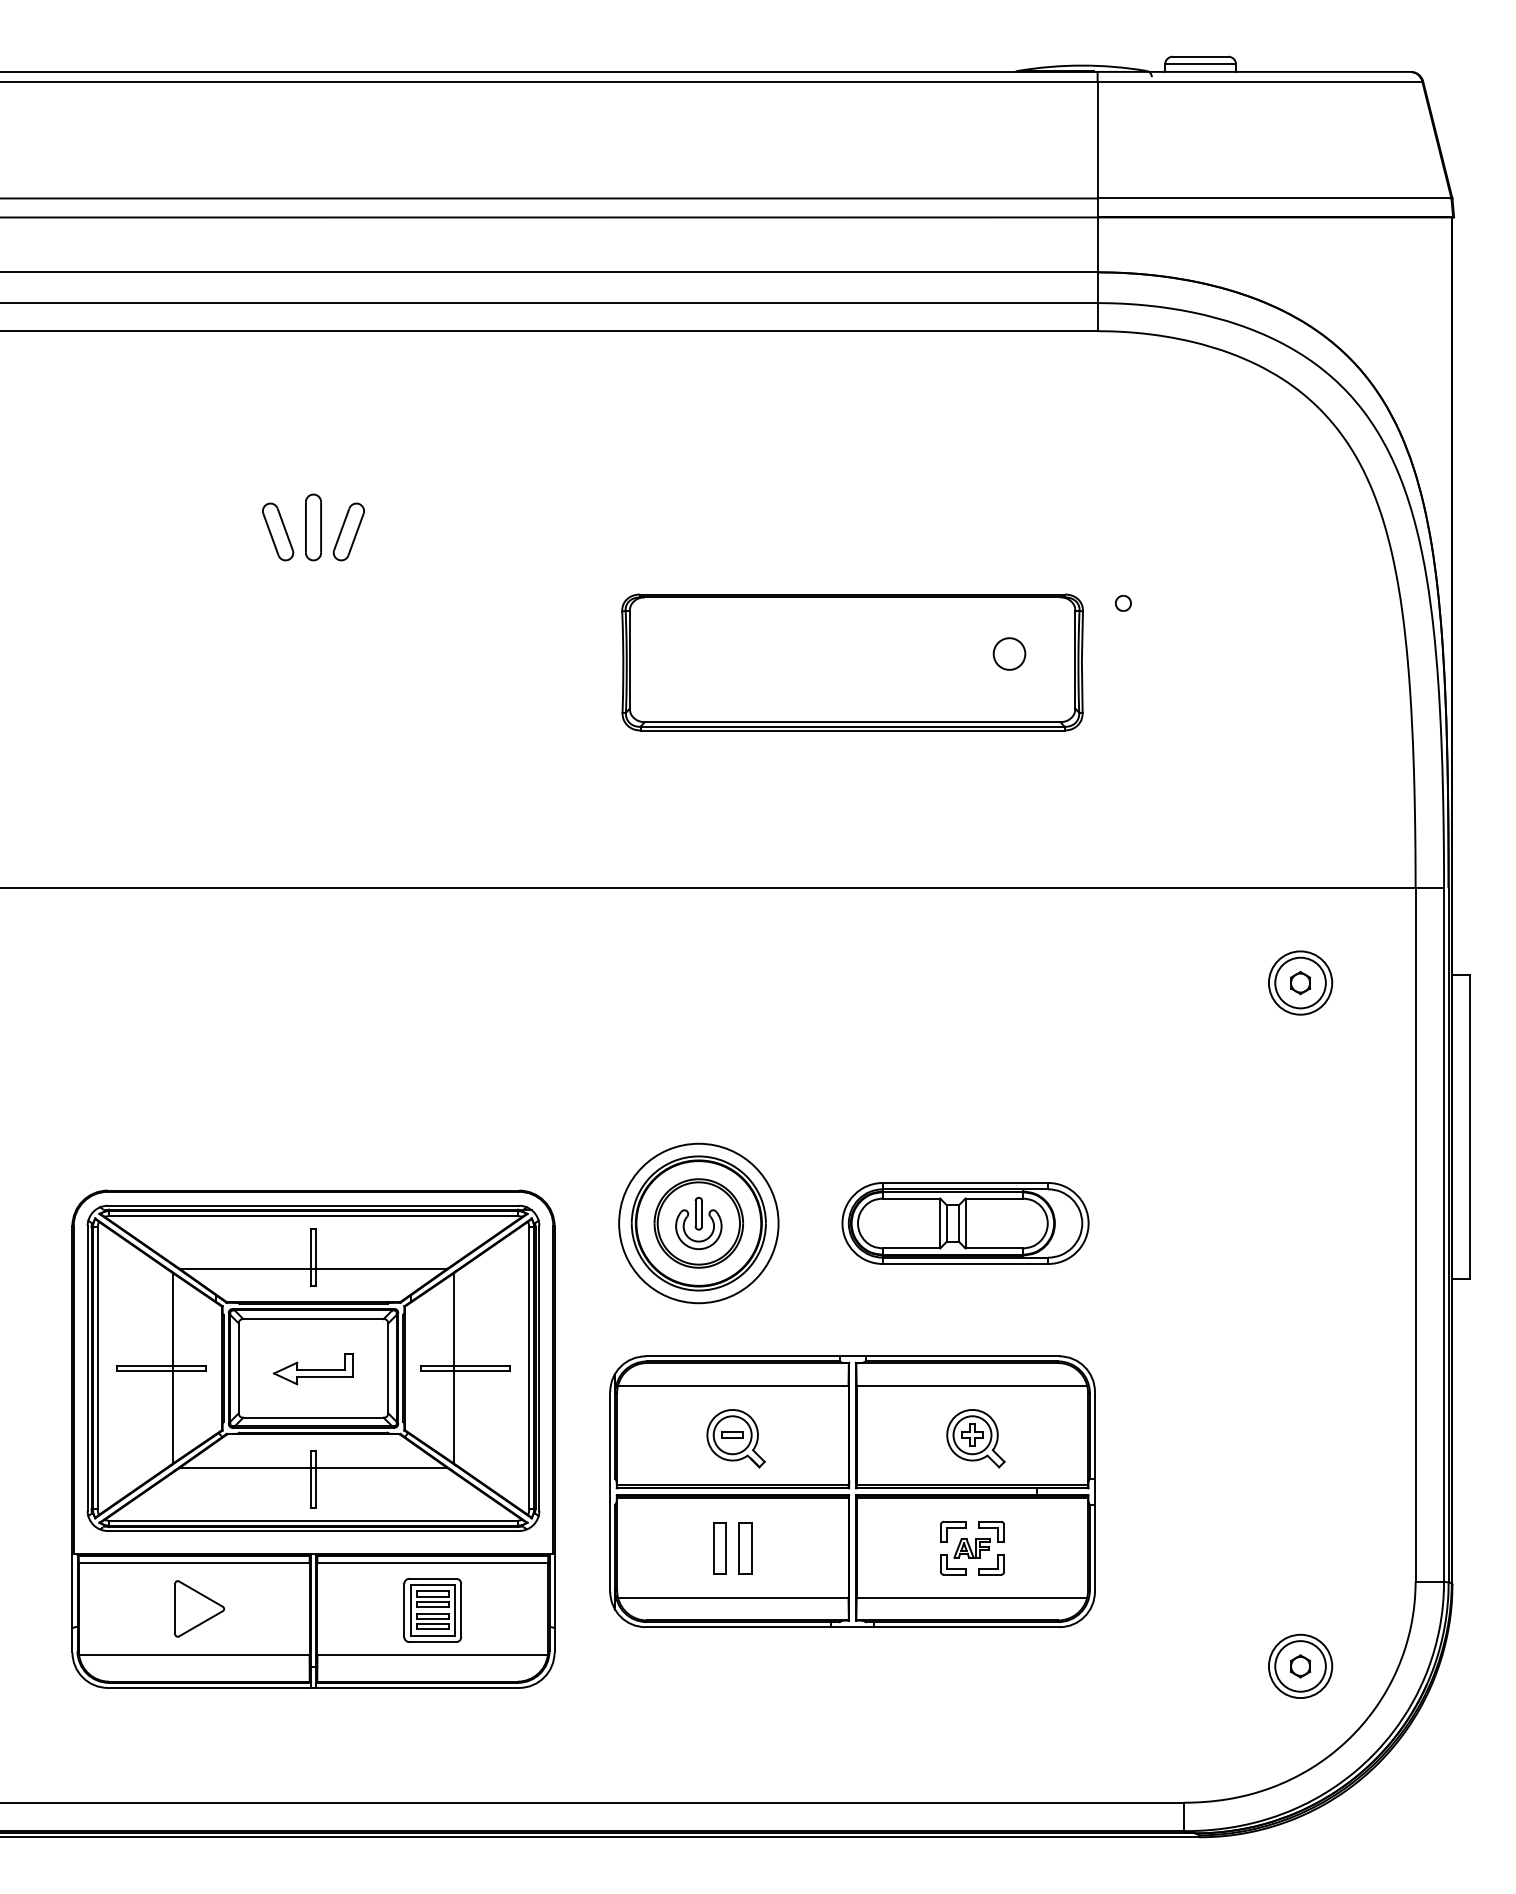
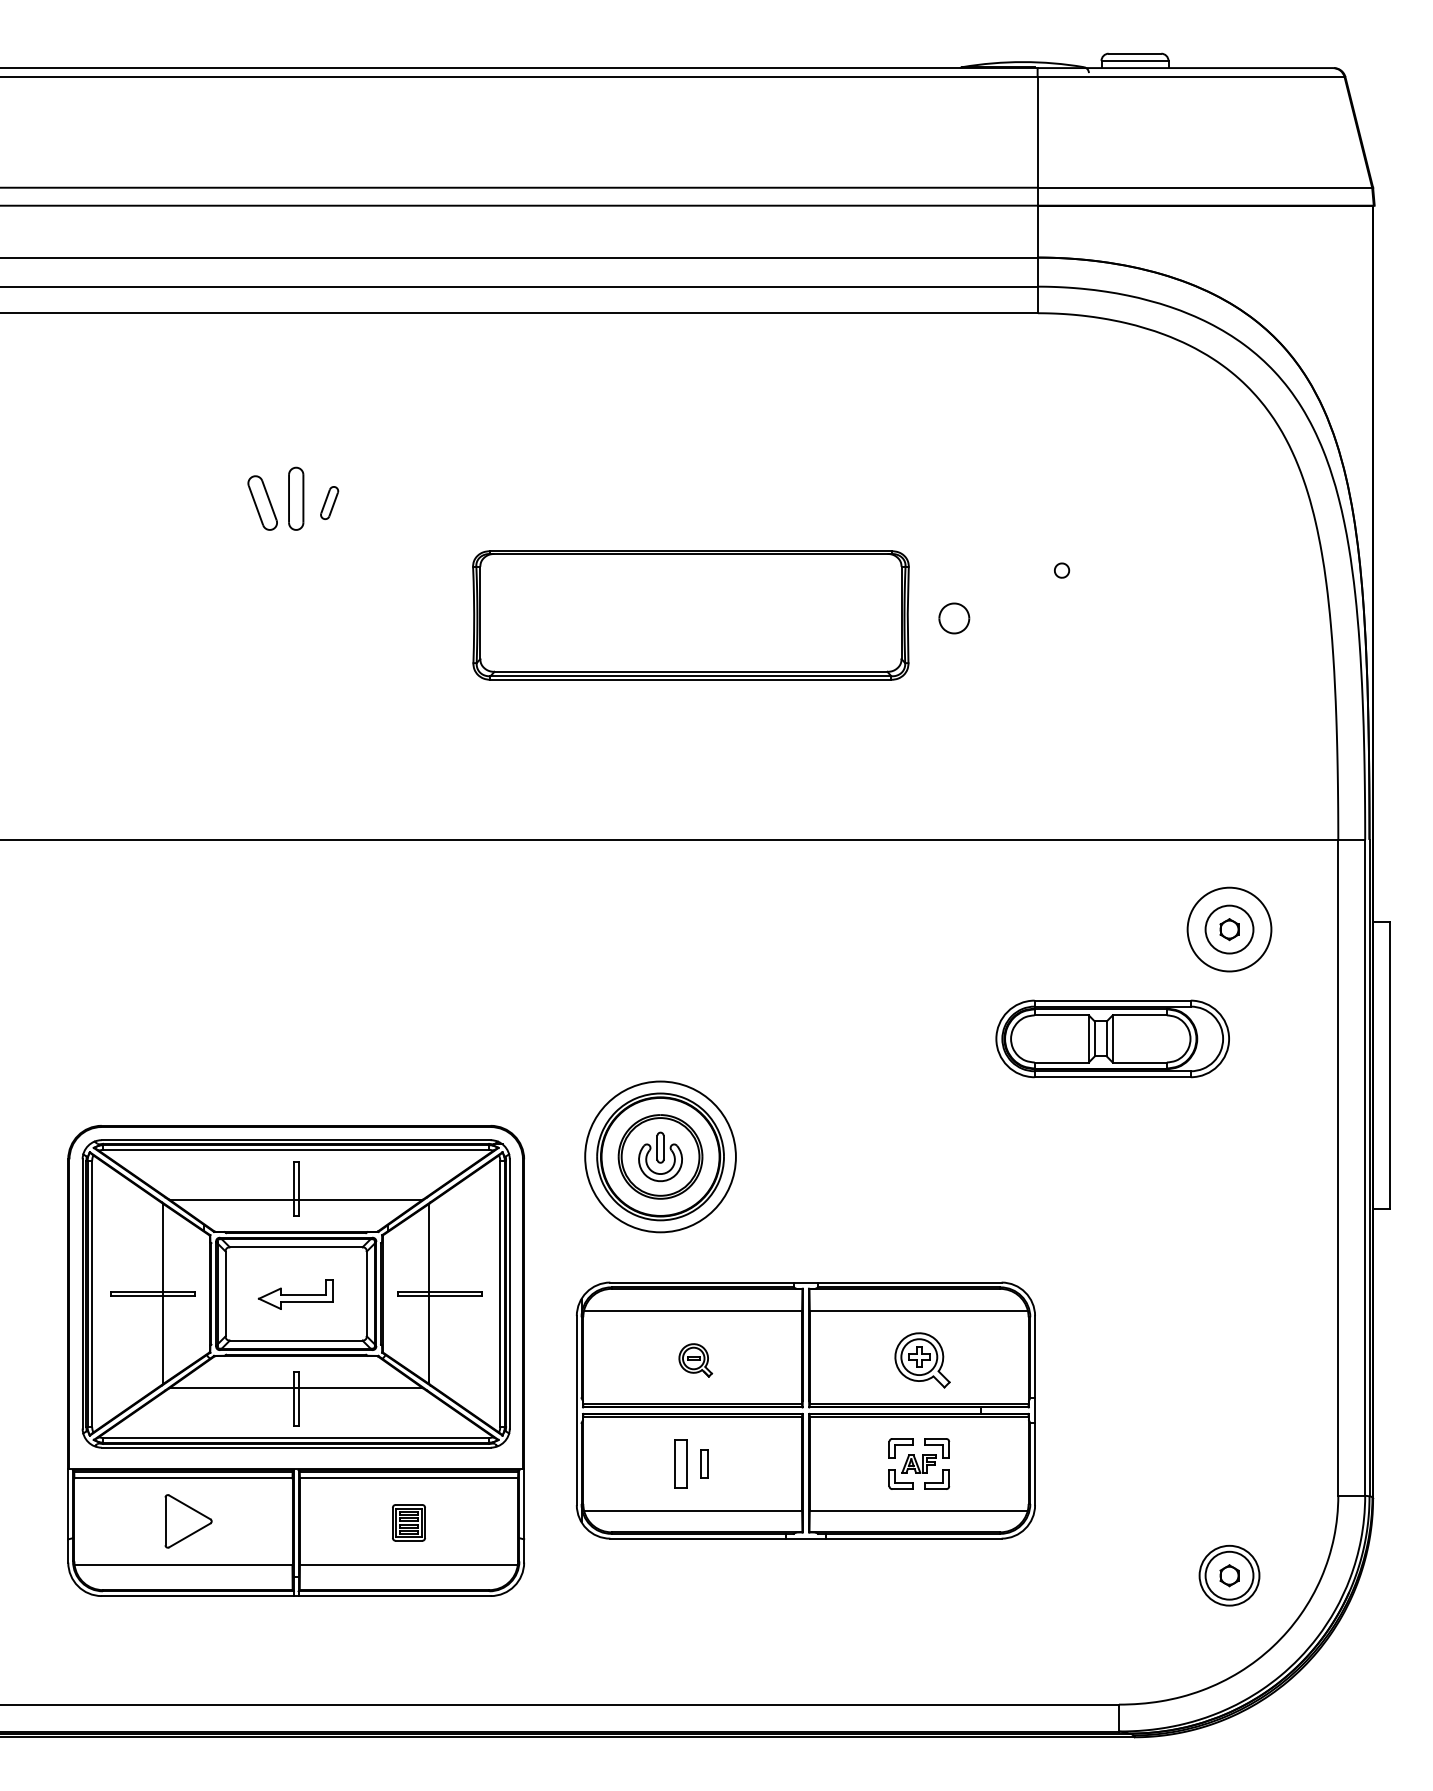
part: (348, 531) -> (329, 502), size x0.6
part: (852, 662) -> (690, 615), moved
circle: (1300, 982) -> (1229, 929), size x1.4
part: (965, 1223) -> (1112, 1038), moved
part: (735, 1438) -> (695, 1360), size x0.6
part: (745, 1547) -> (704, 1463), size x0.6
part: (432, 1610) -> (408, 1522), size x0.6

